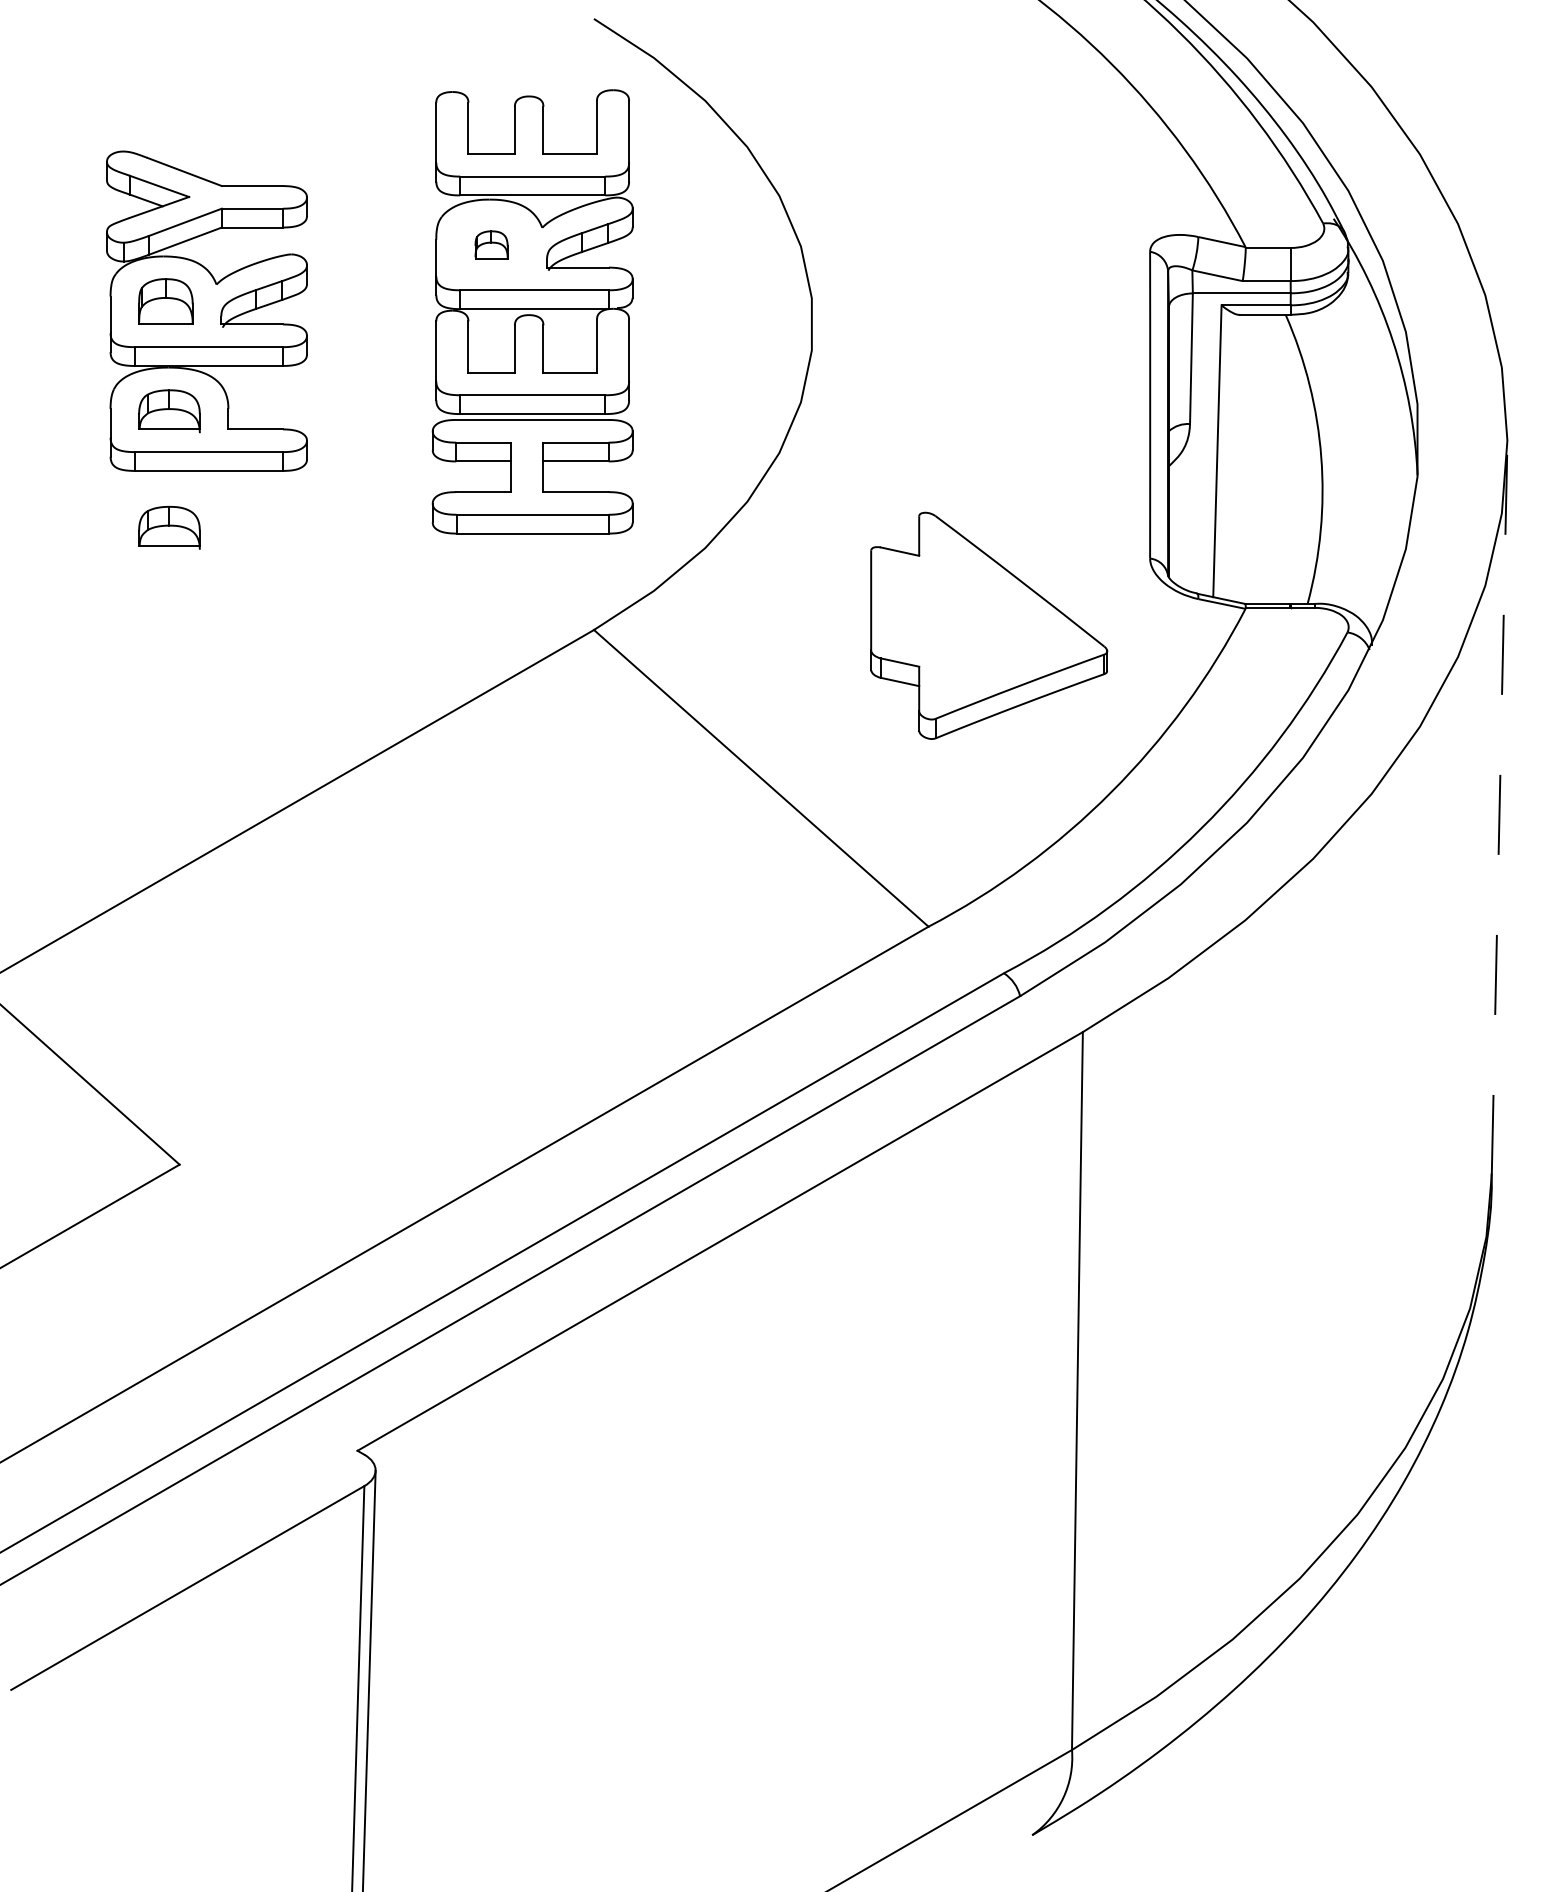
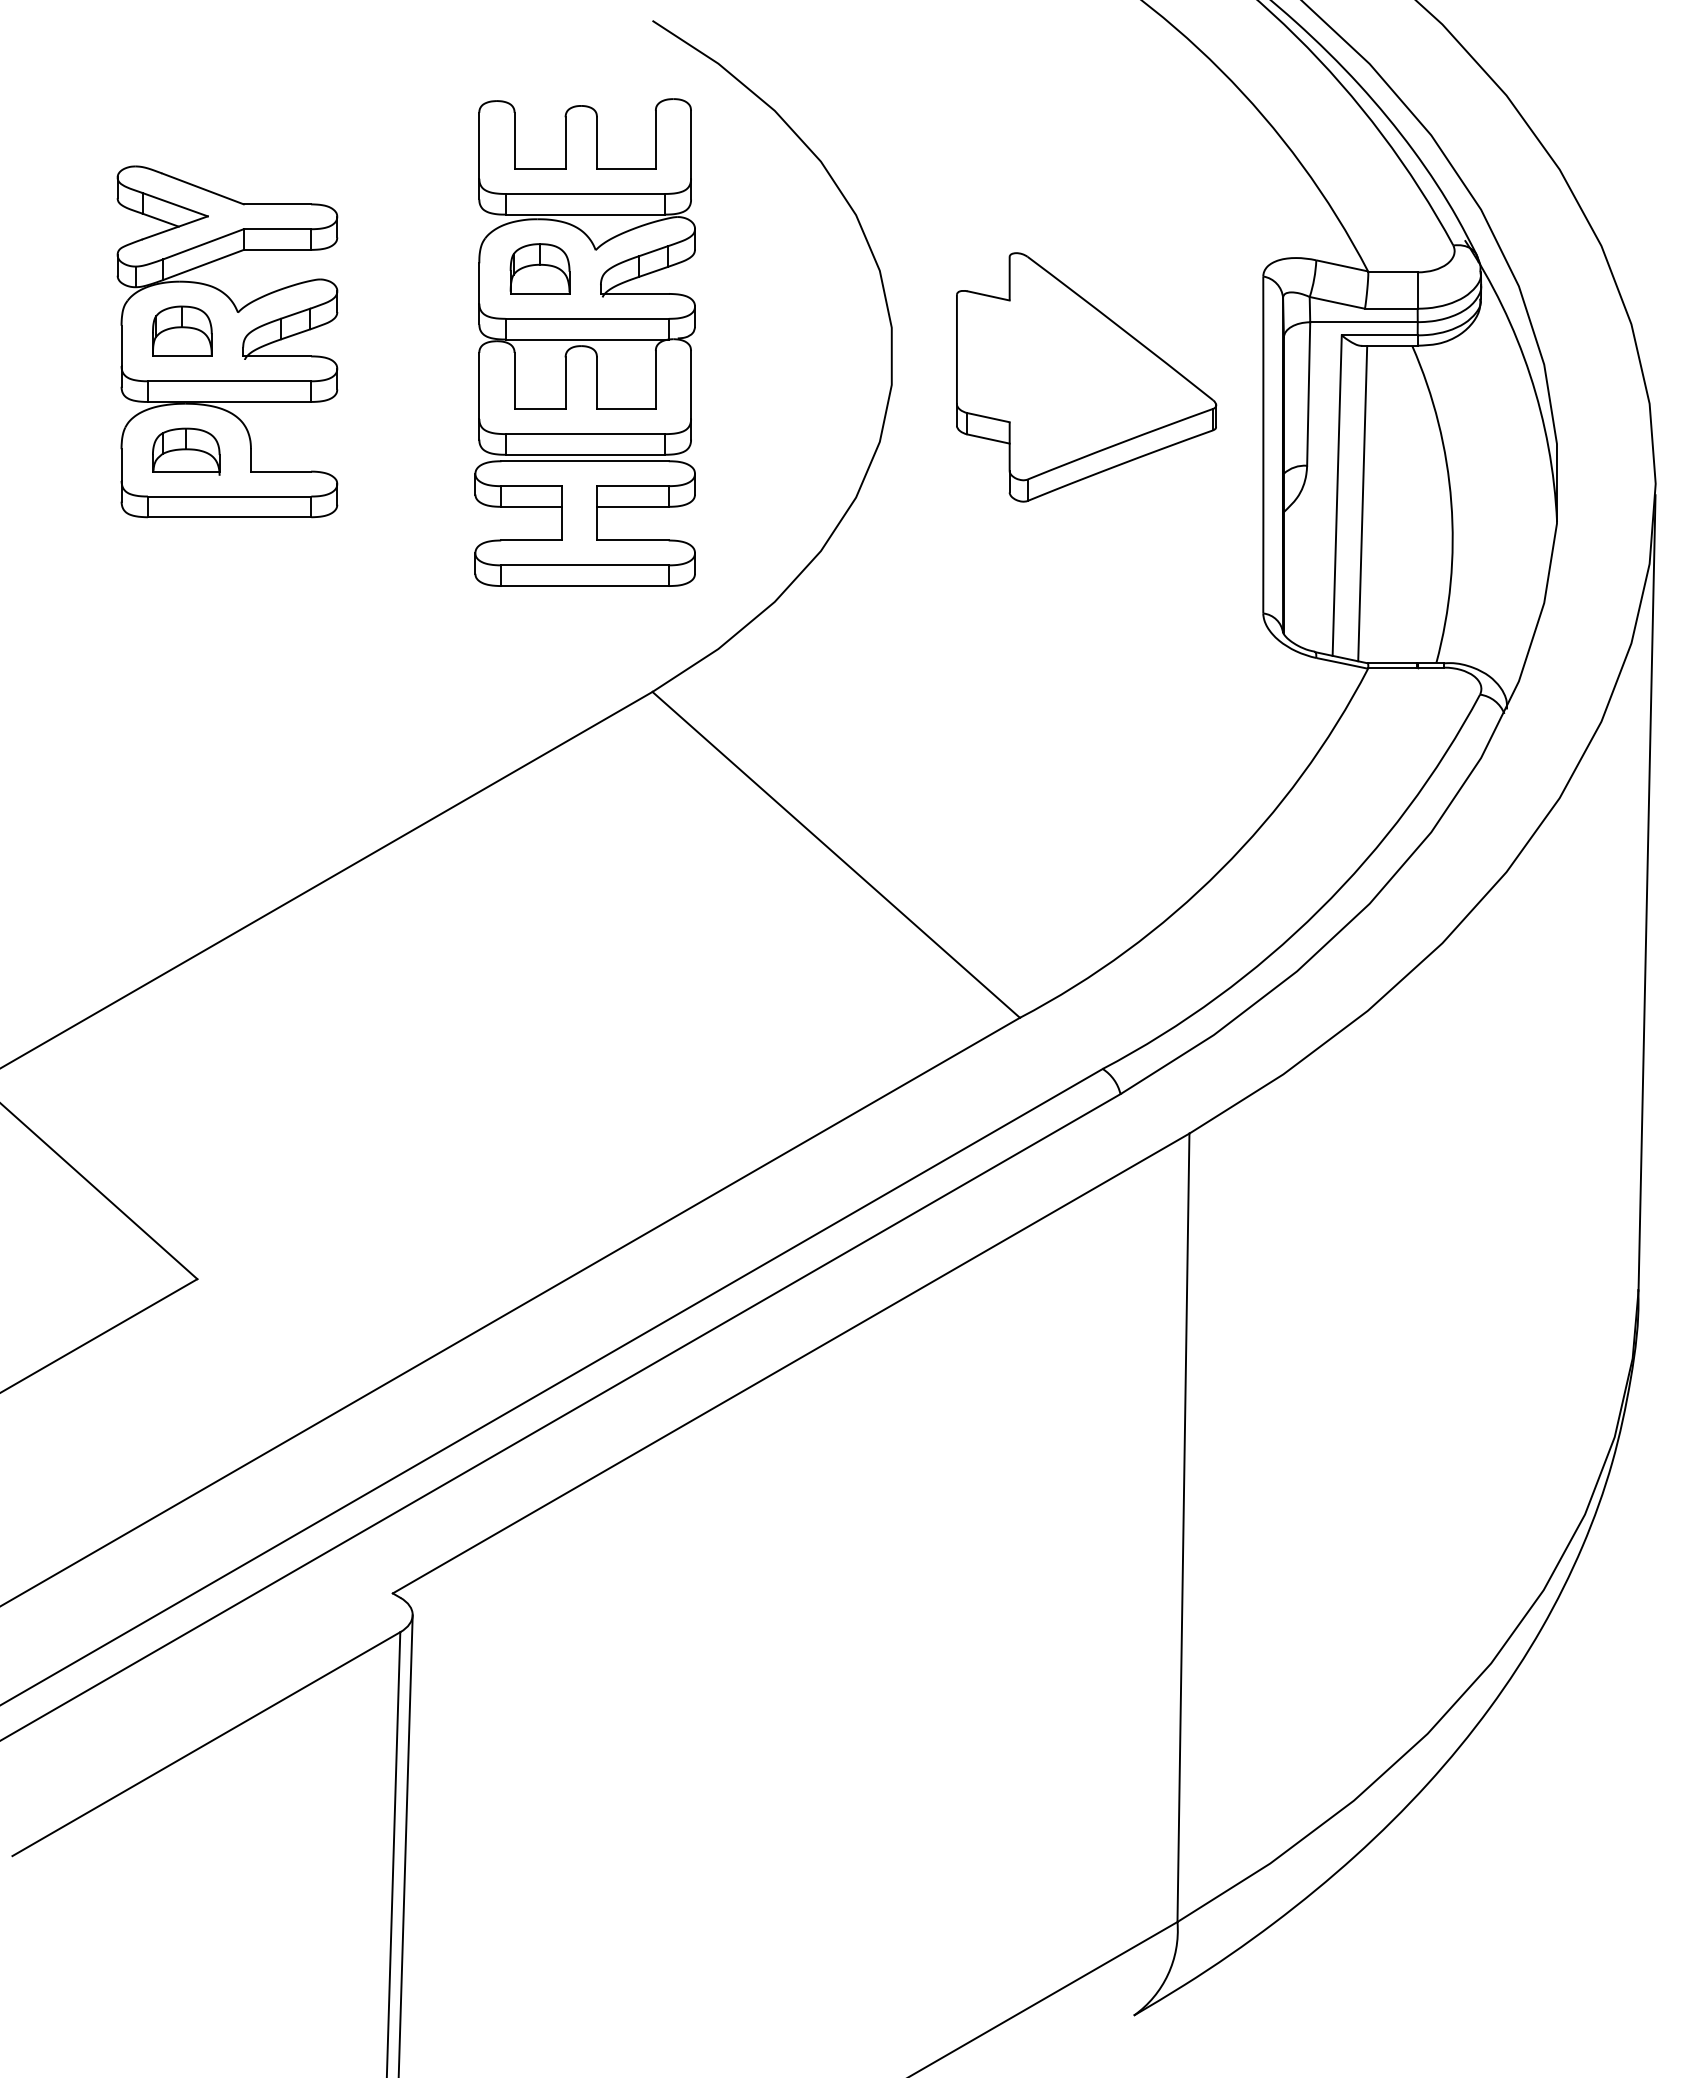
part: (491, 244) -> (539, 268), size x1.67
line: (1240, 458) -> (1362, 503), added
part: (169, 527) -> (186, 579), removed
part: (989, 625) -> (1086, 377), moved
line: (1499, 812) -> (1647, 892), dashed -> solid

